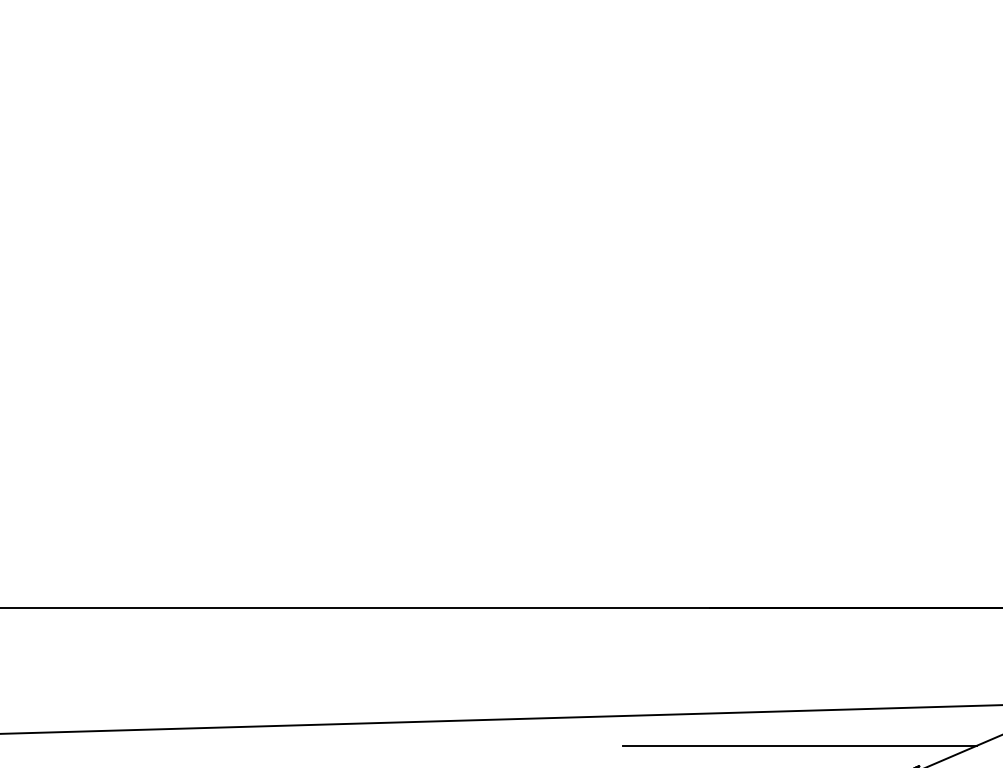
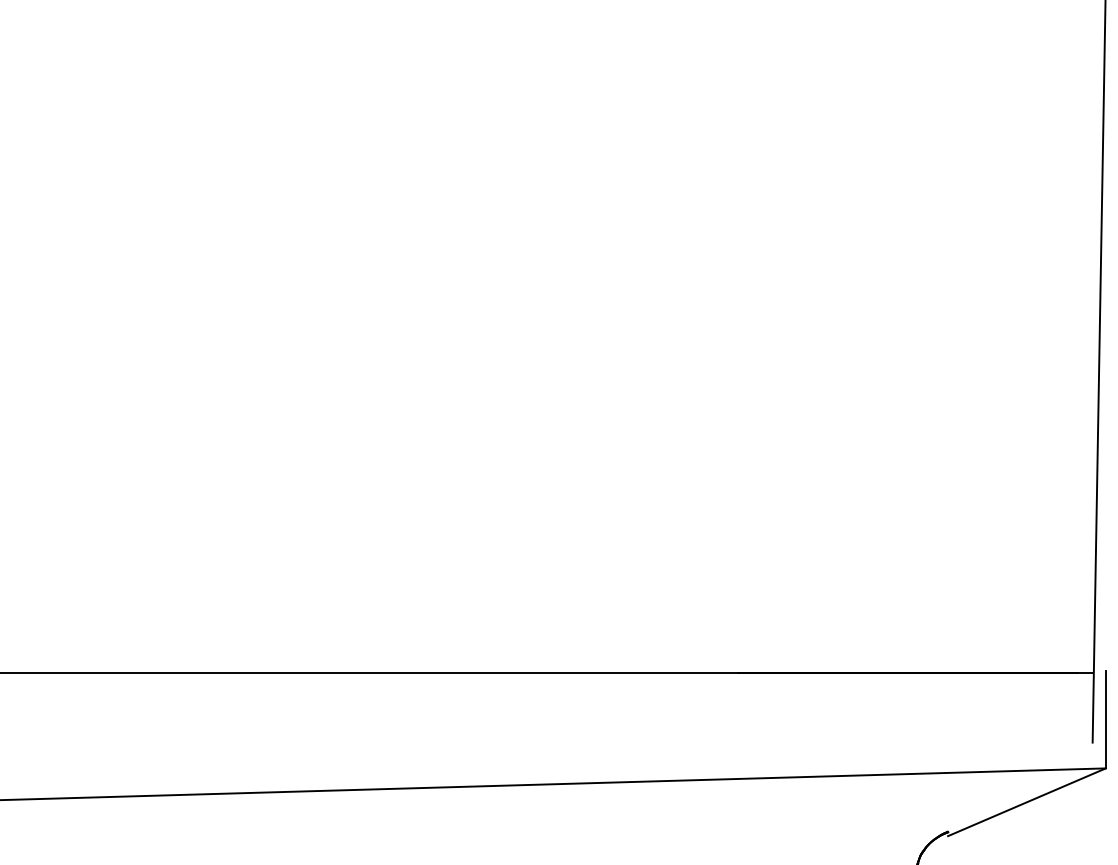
line: (799, 746) -> (827, 812), removed

